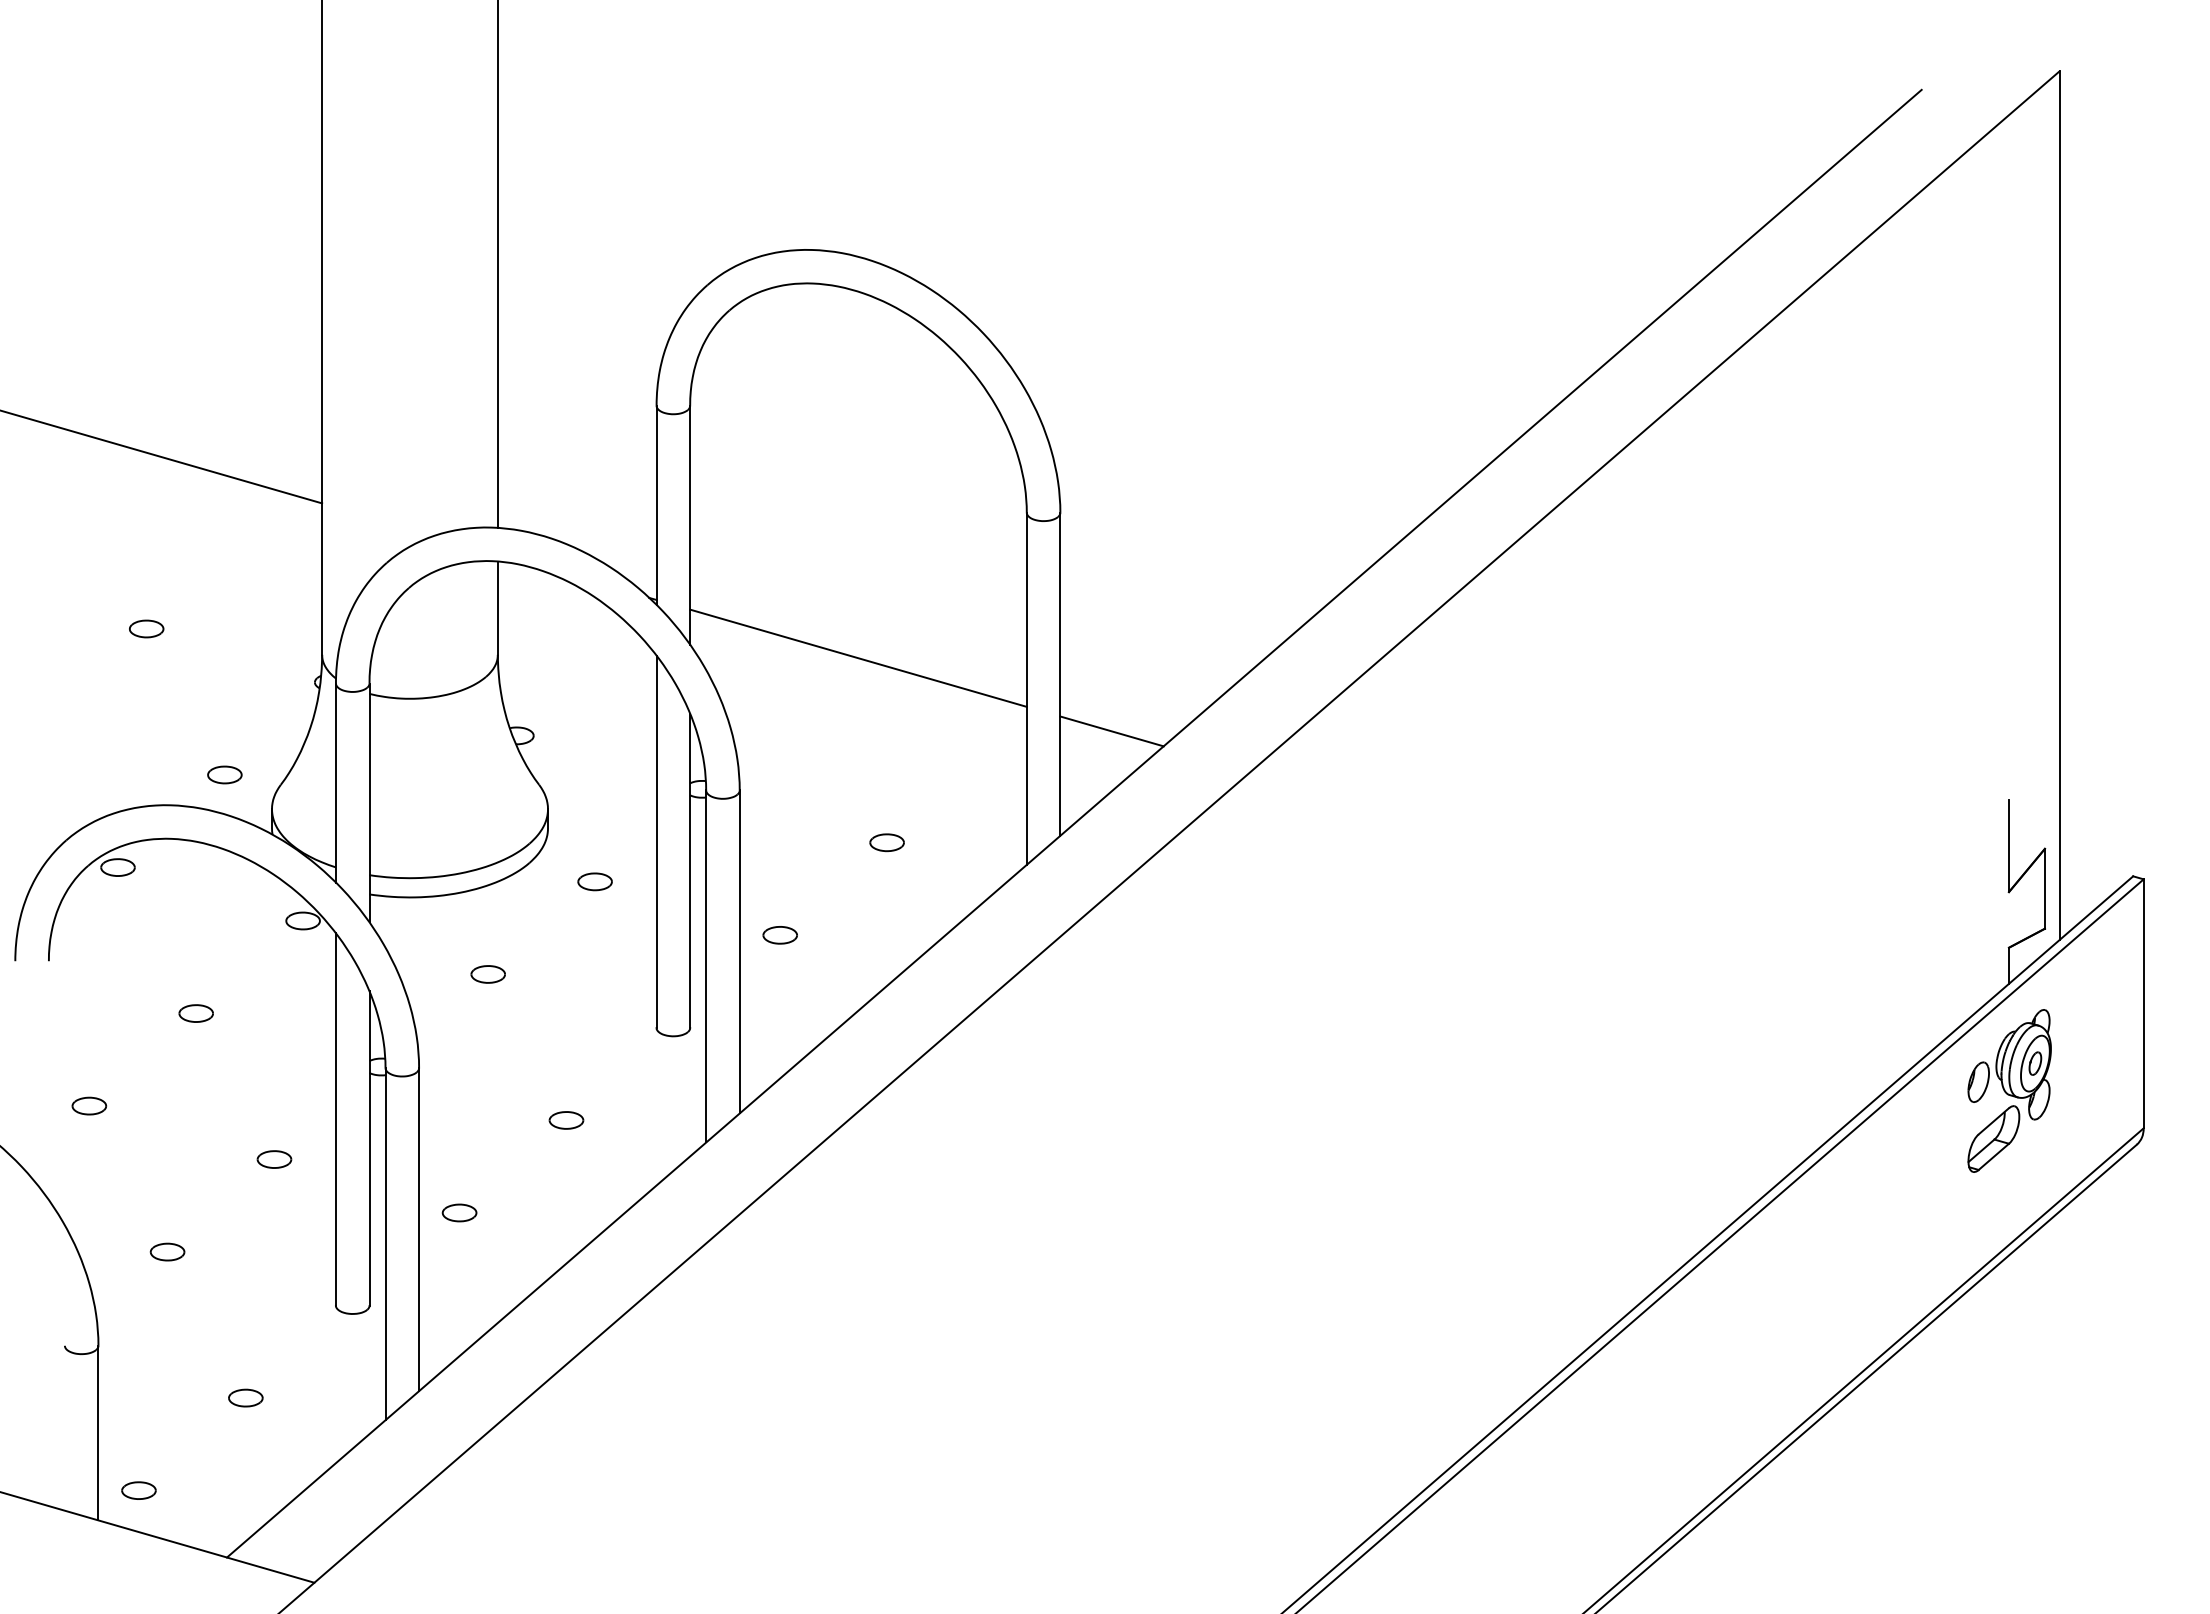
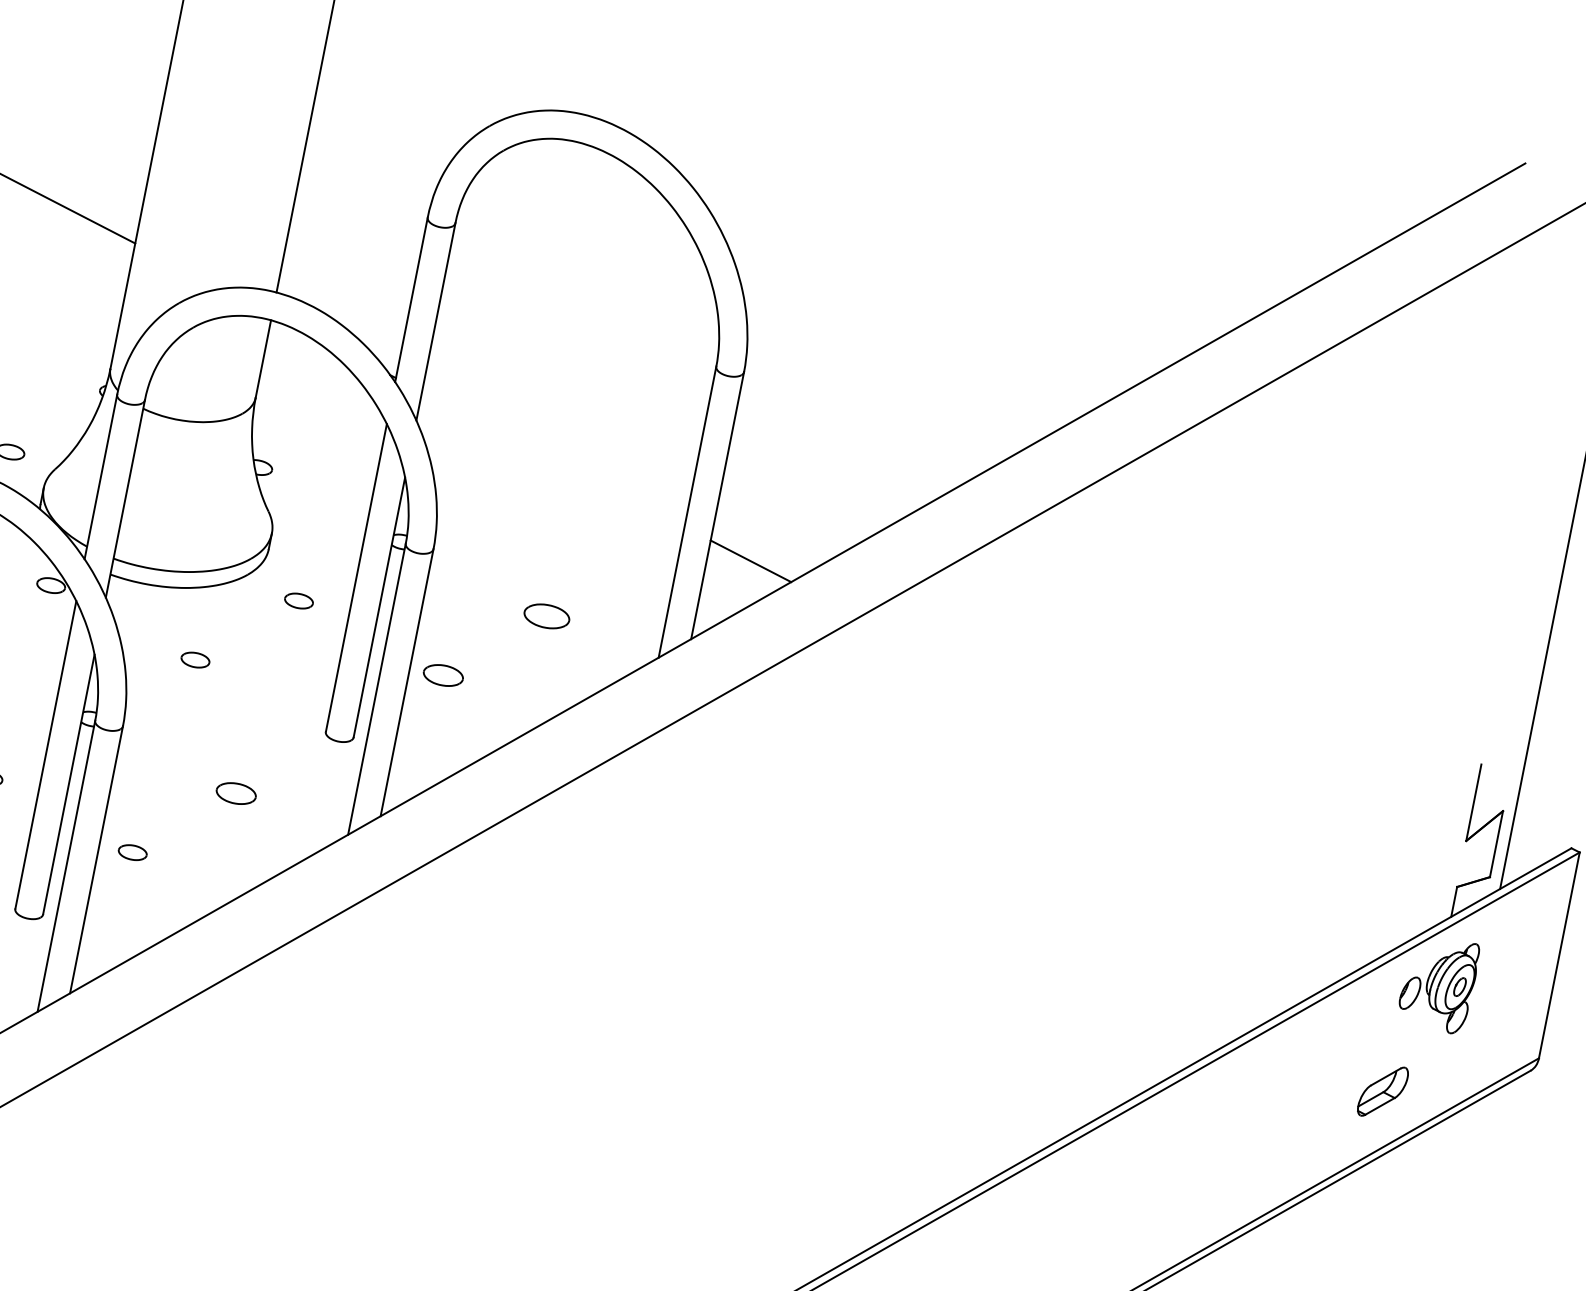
line: (858, 657) -> (553, 458), removed
part: (886, 842) -> (546, 616), size x1.6
part: (779, 935) -> (442, 675), size x1.4
part: (566, 1120) -> (236, 793), size x1.4
part: (1993, 1138) -> (1382, 1091), moved

